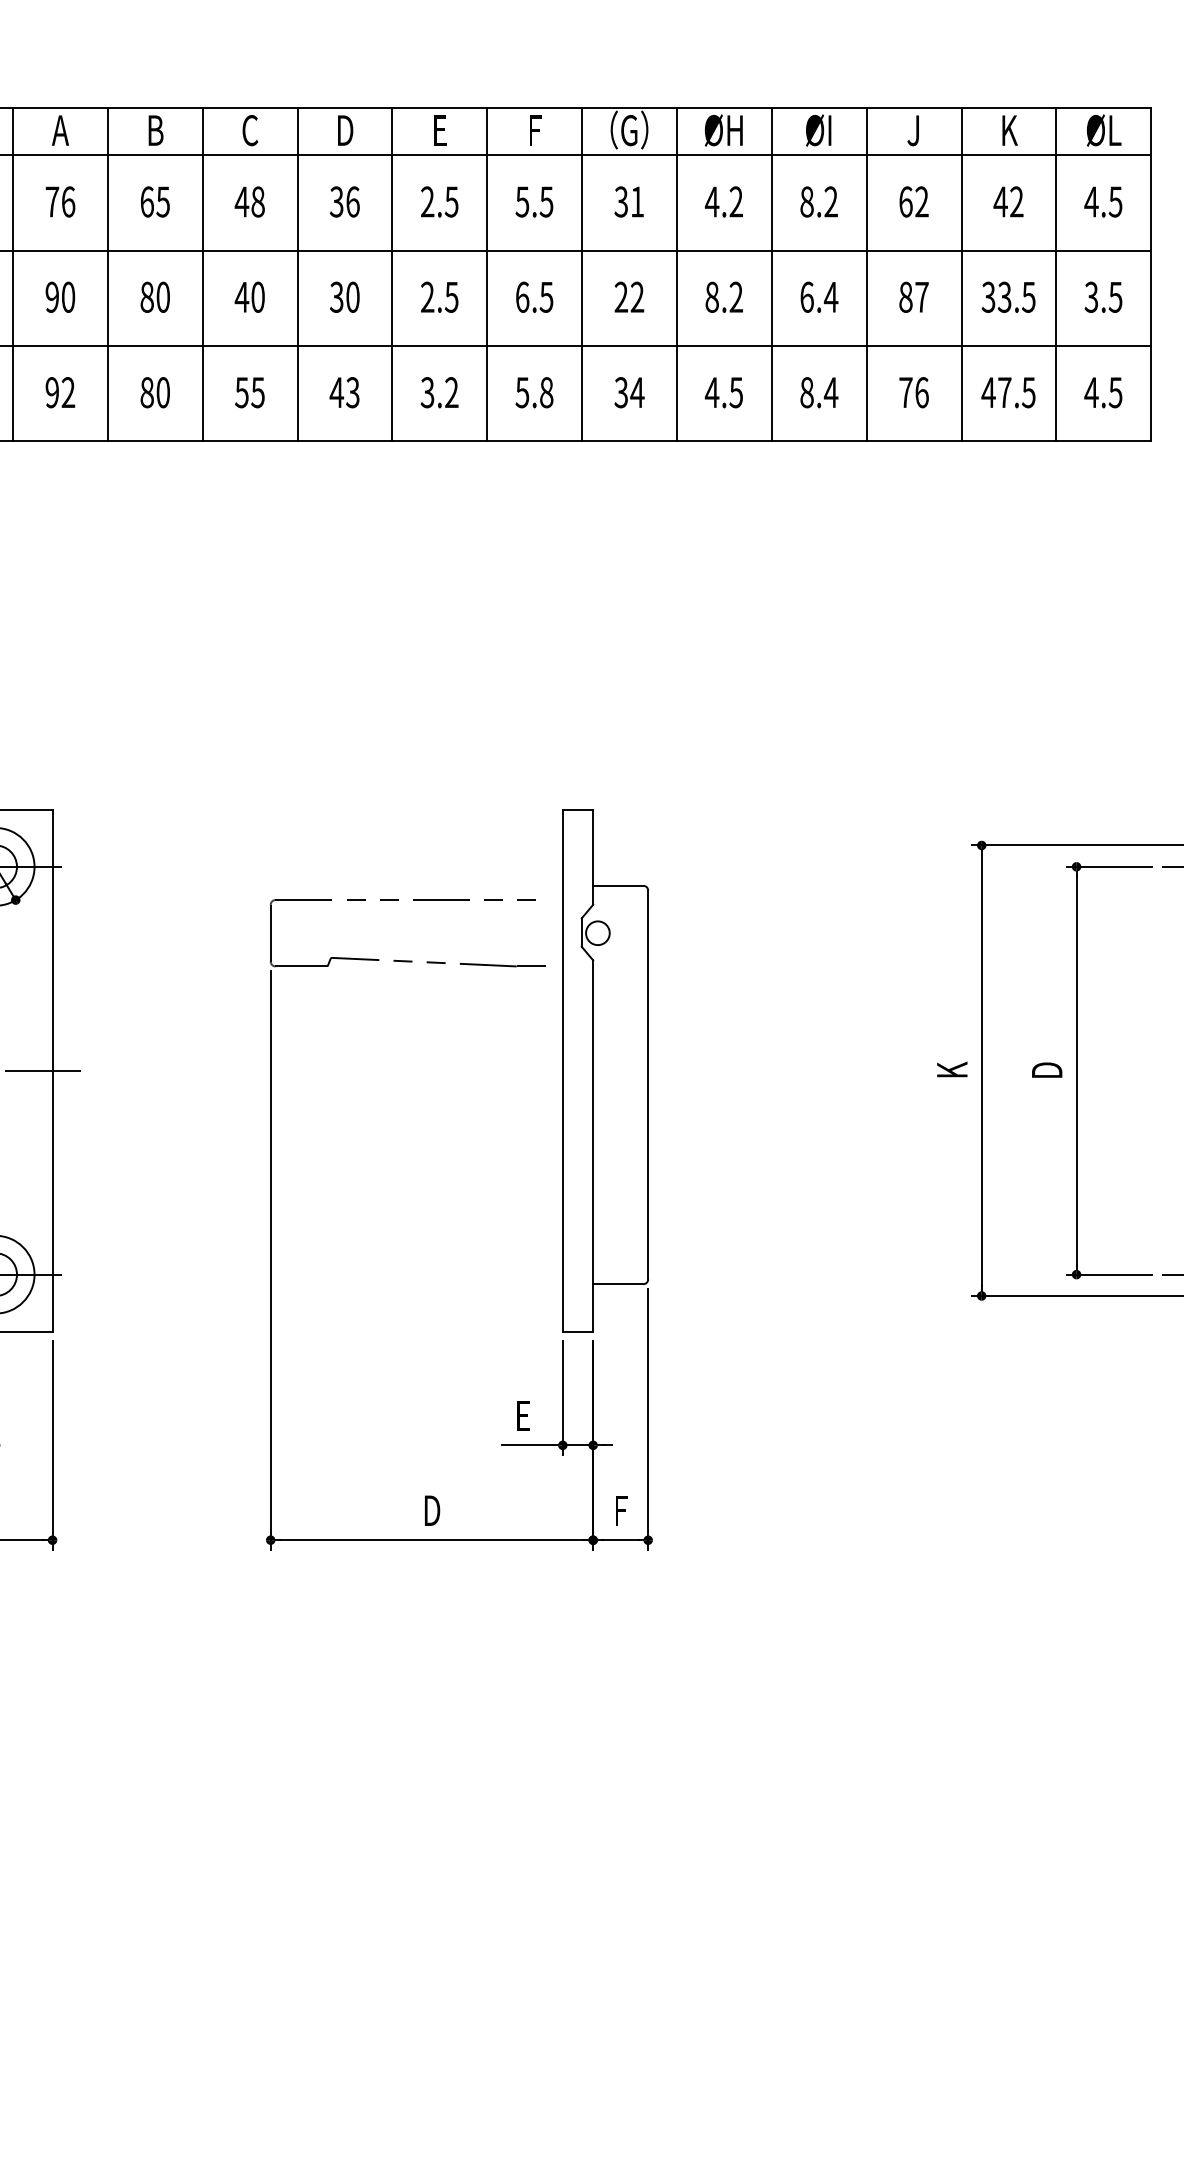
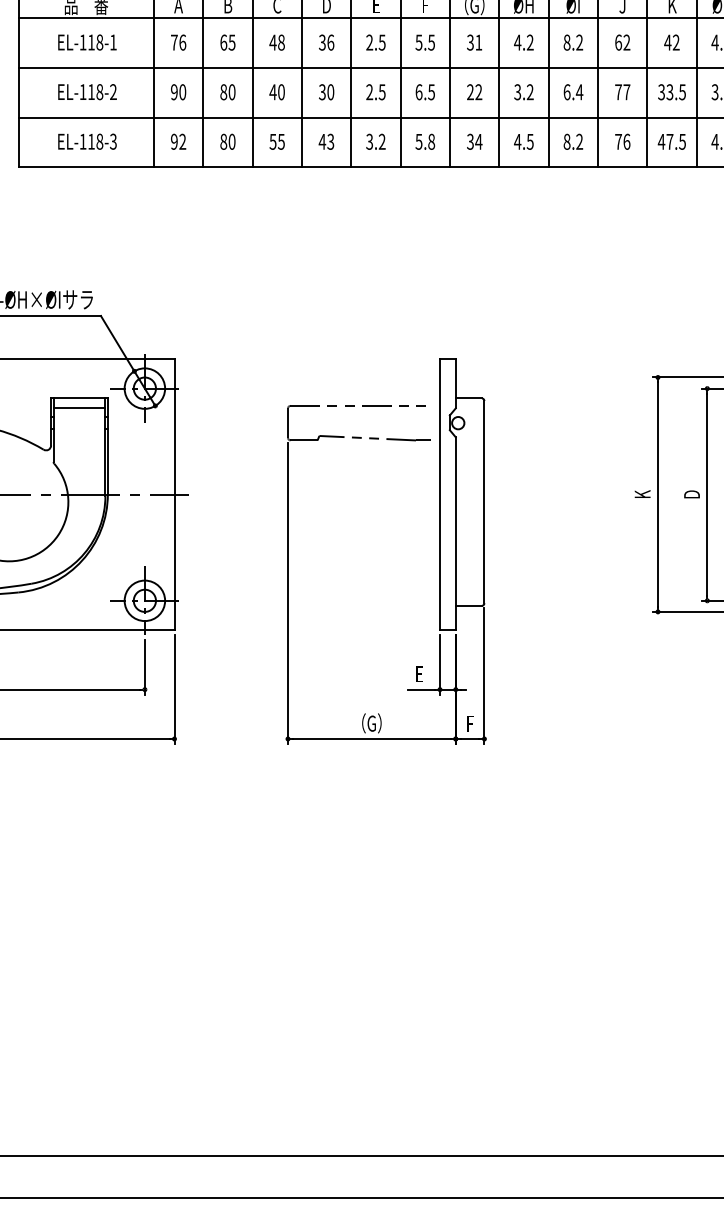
text: (711, 297) -> (517, 92), 8.2 -> 3.2
text: (905, 297) -> (618, 92), 87 -> 77
text: (830, 391) -> (579, 141), 8.4 -> 8.2
text: (431, 1510) -> (371, 723), D -> （G）

